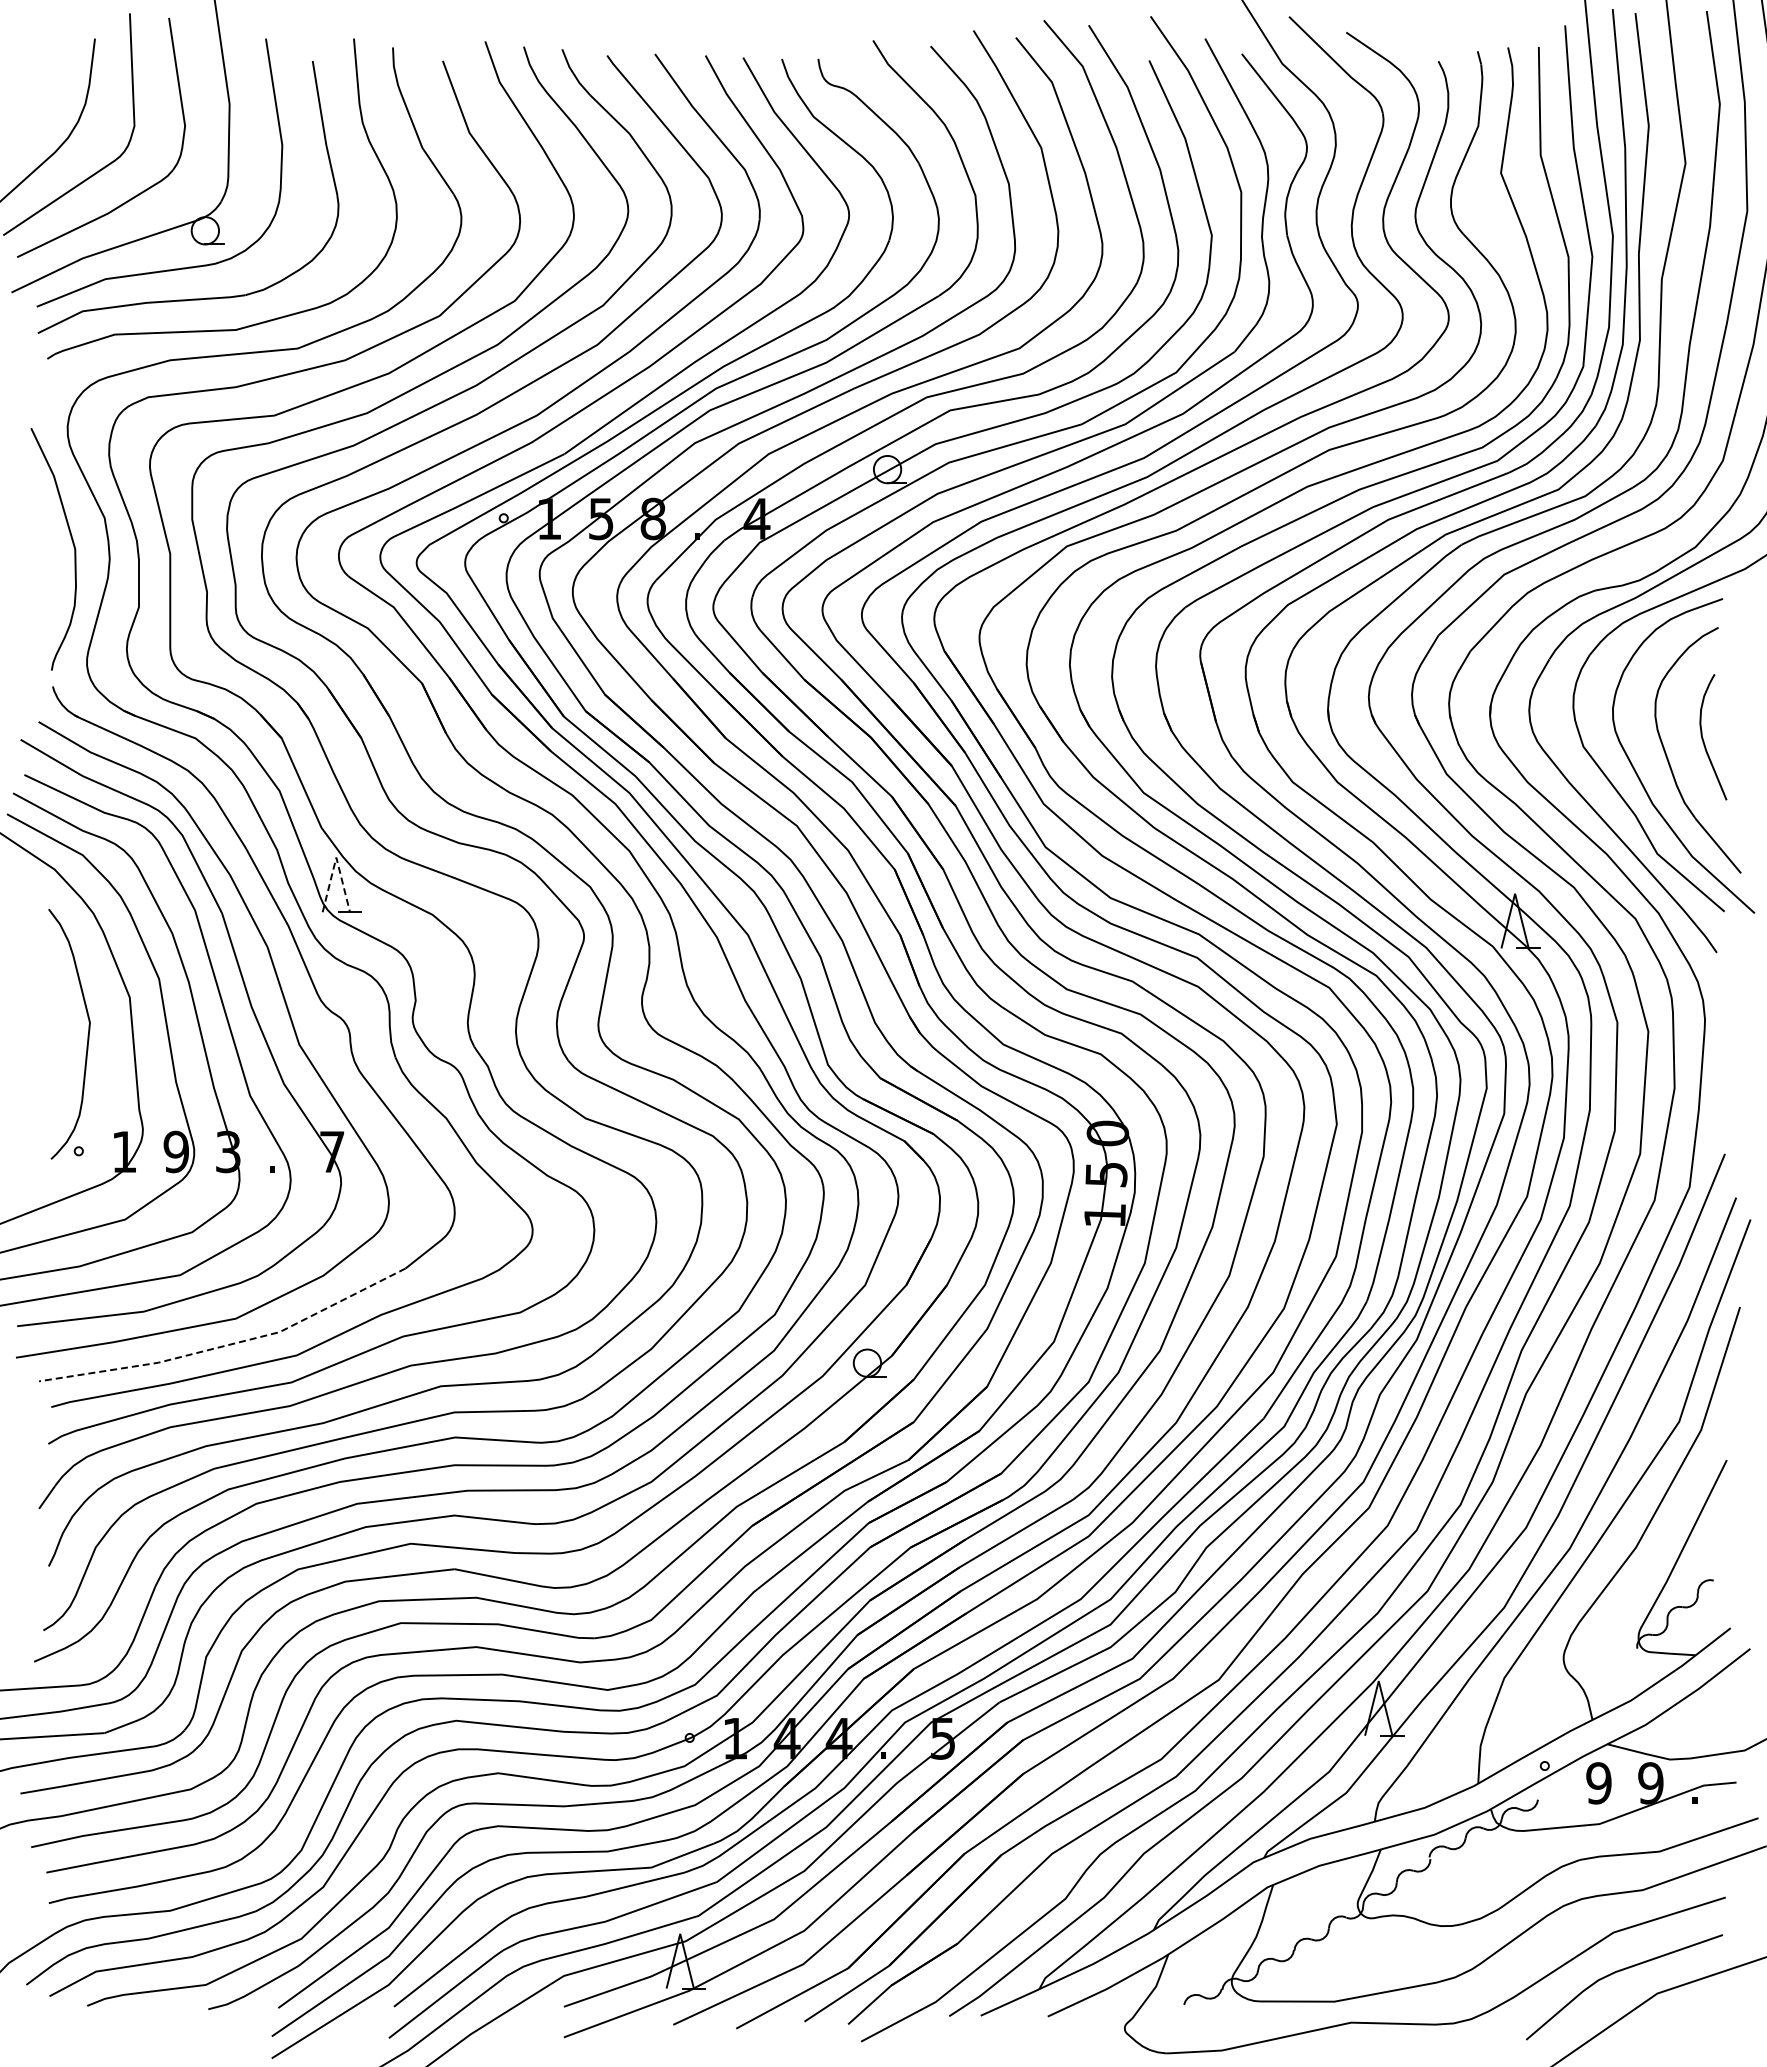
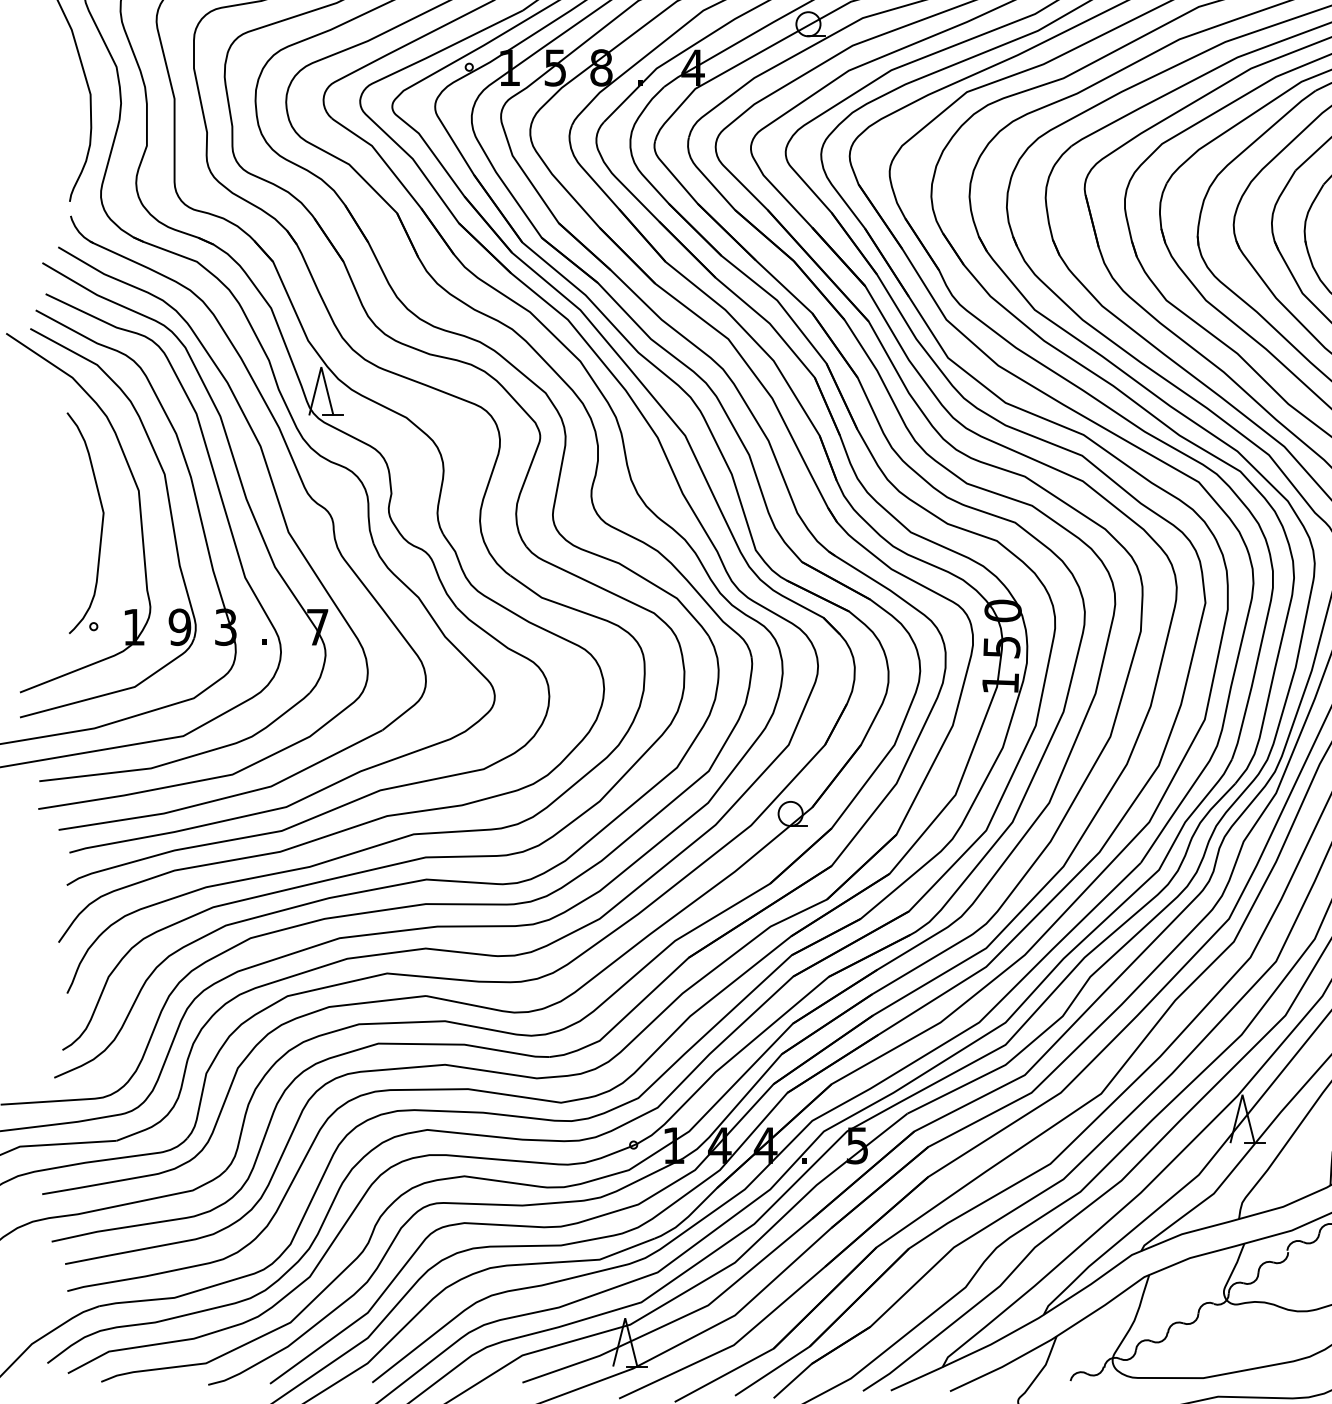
line: (336, 857) -> (321, 367), dashed -> solid
line: (228, 1345) -> (226, 798), dashed -> solid

